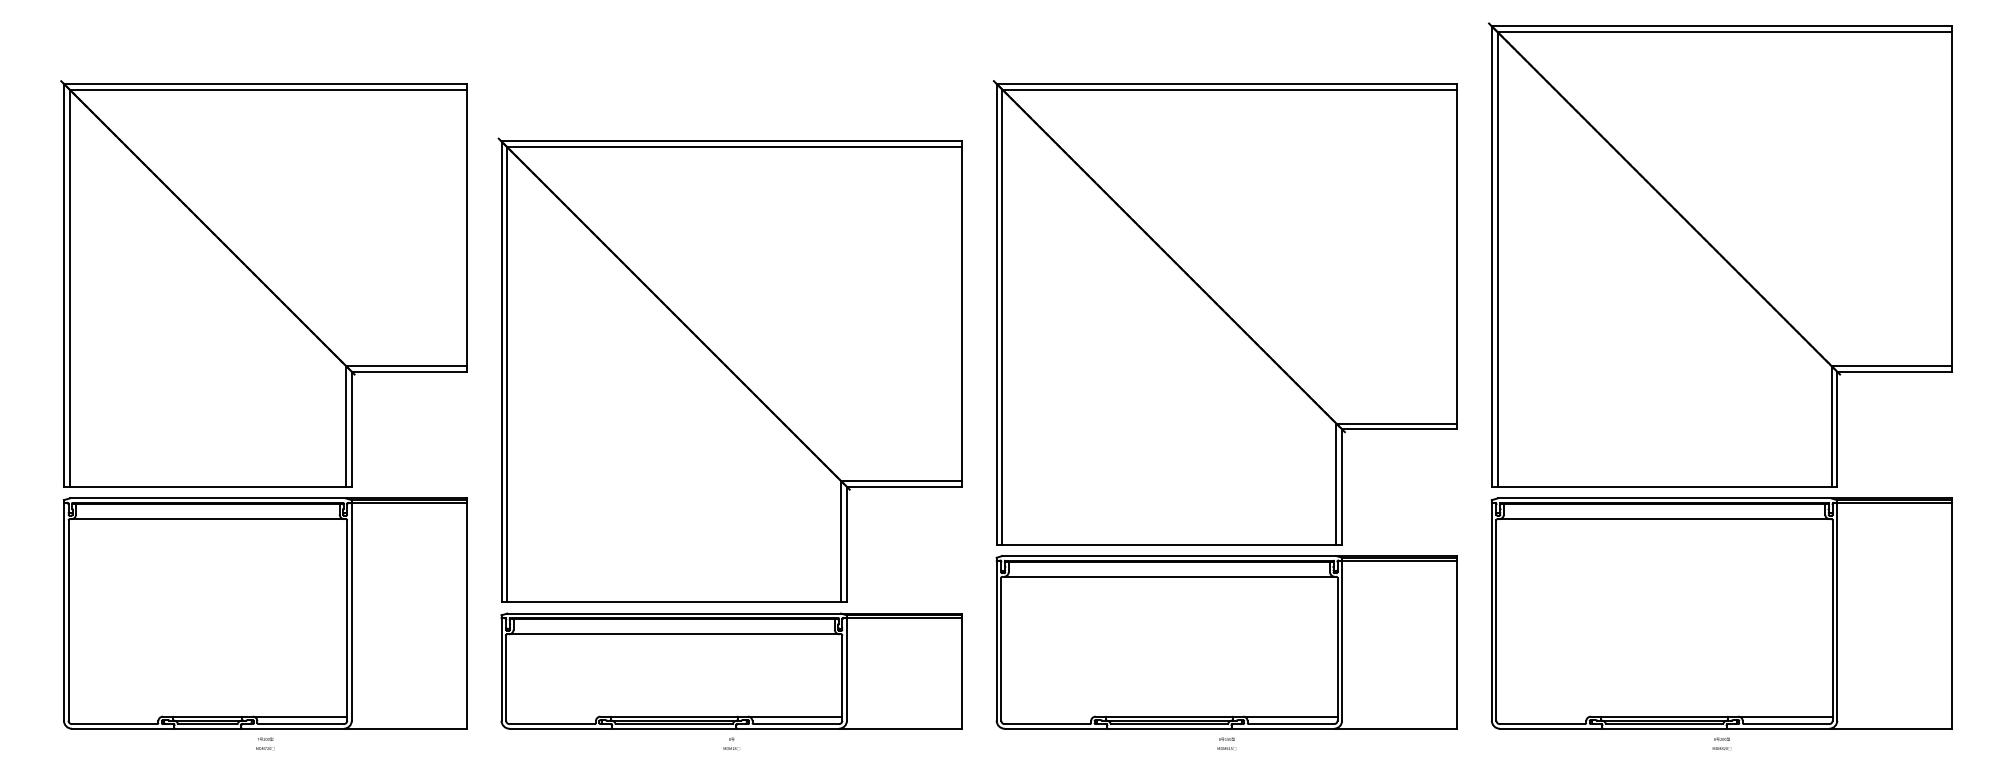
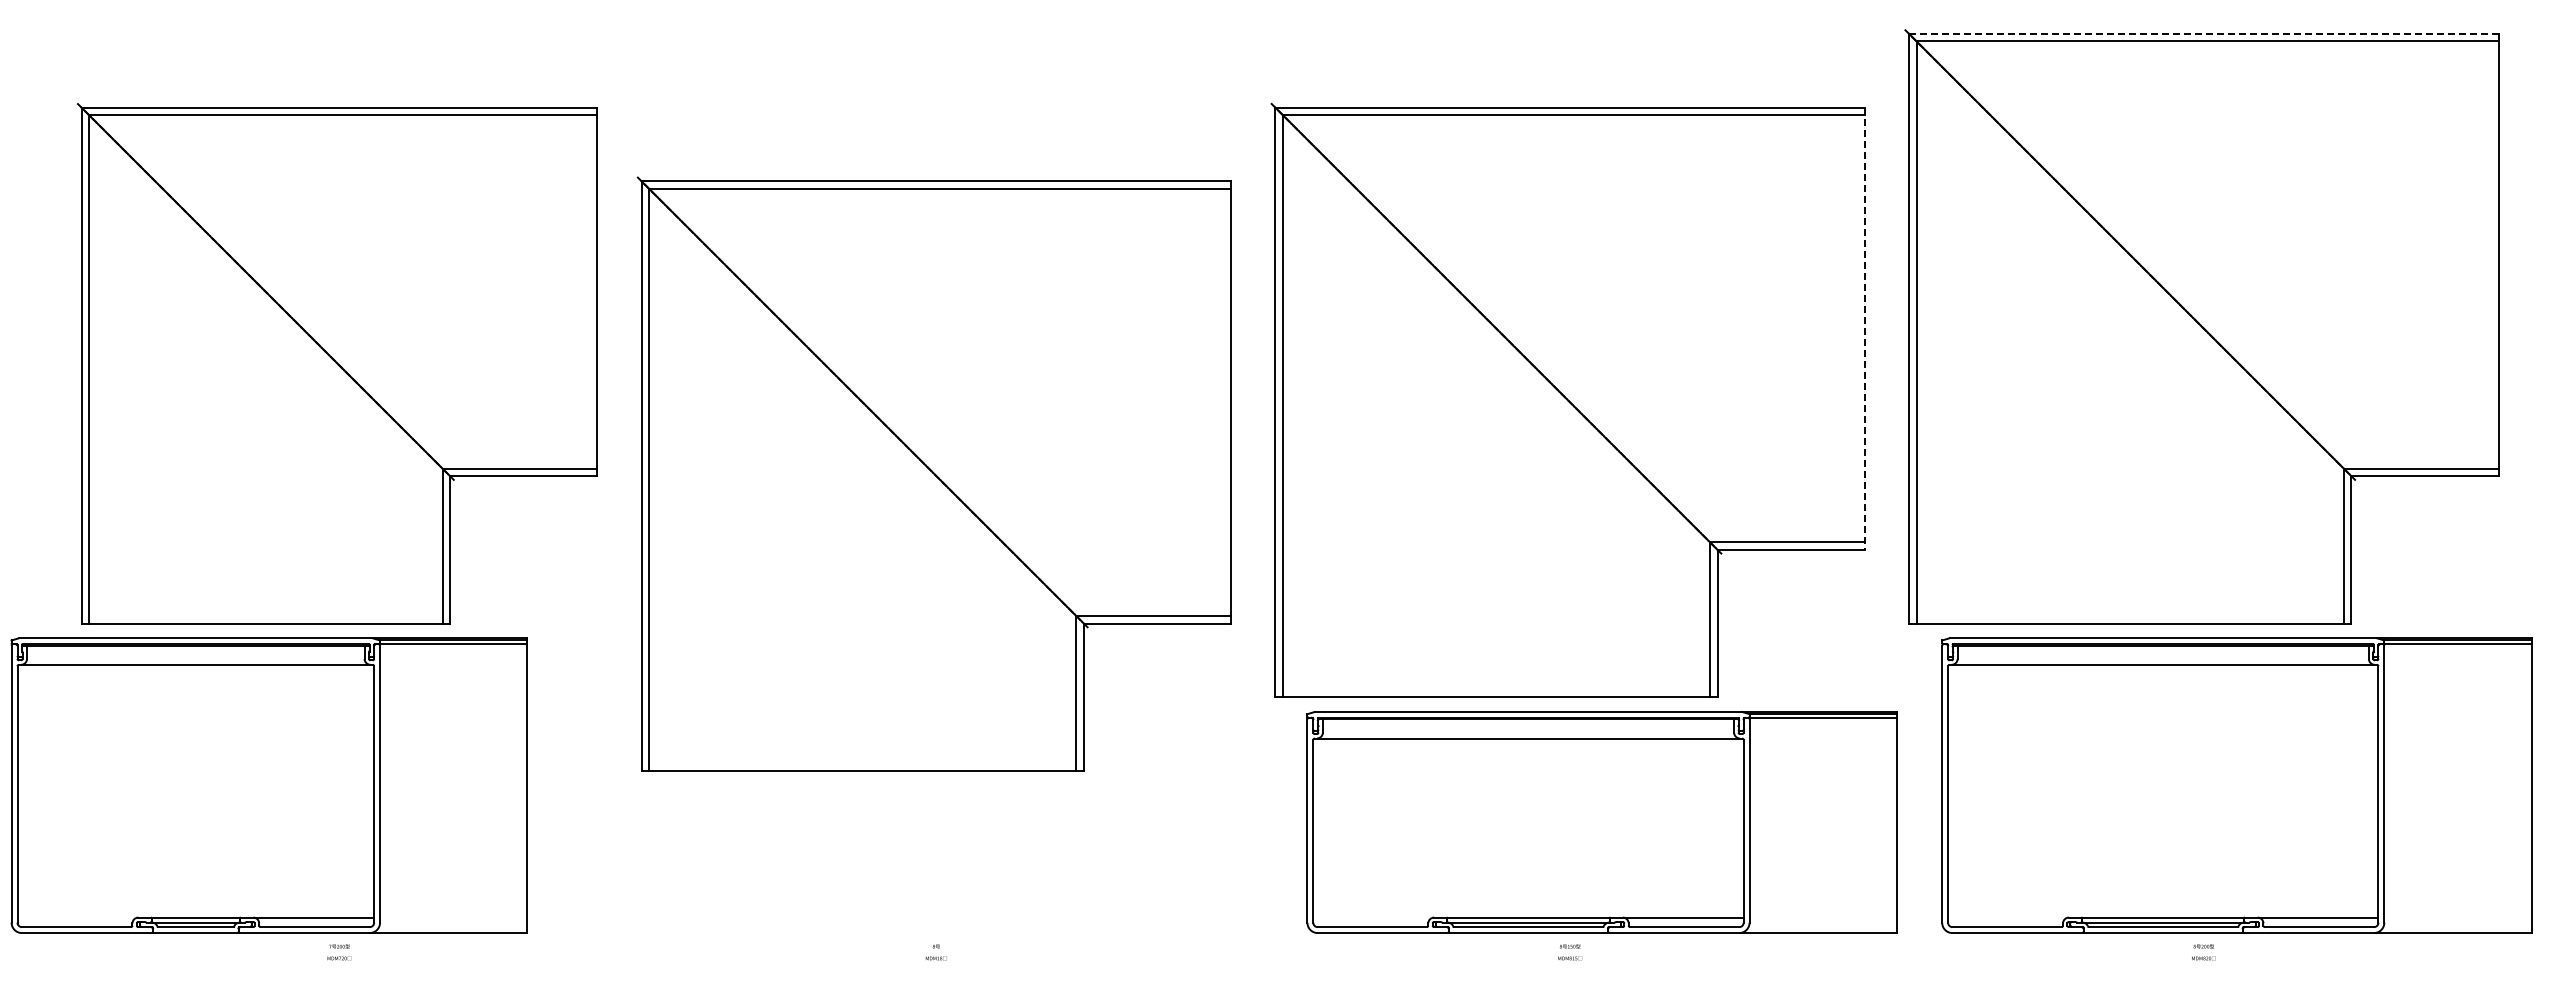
line: (1721, 26) -> (2203, 34), solid -> dashed
line: (1456, 257) -> (1864, 329), solid -> dashed
part: (264, 613) -> (268, 785), moved
part: (1721, 613) -> (2236, 785), moved
part: (1226, 642) -> (1601, 822), moved
part: (731, 670) -> (935, 858), removed

